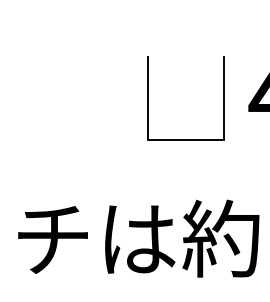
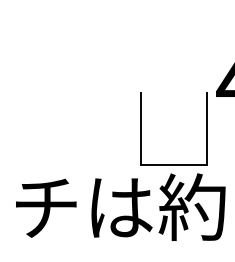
line: (148, 98) -> (141, 128), moved

